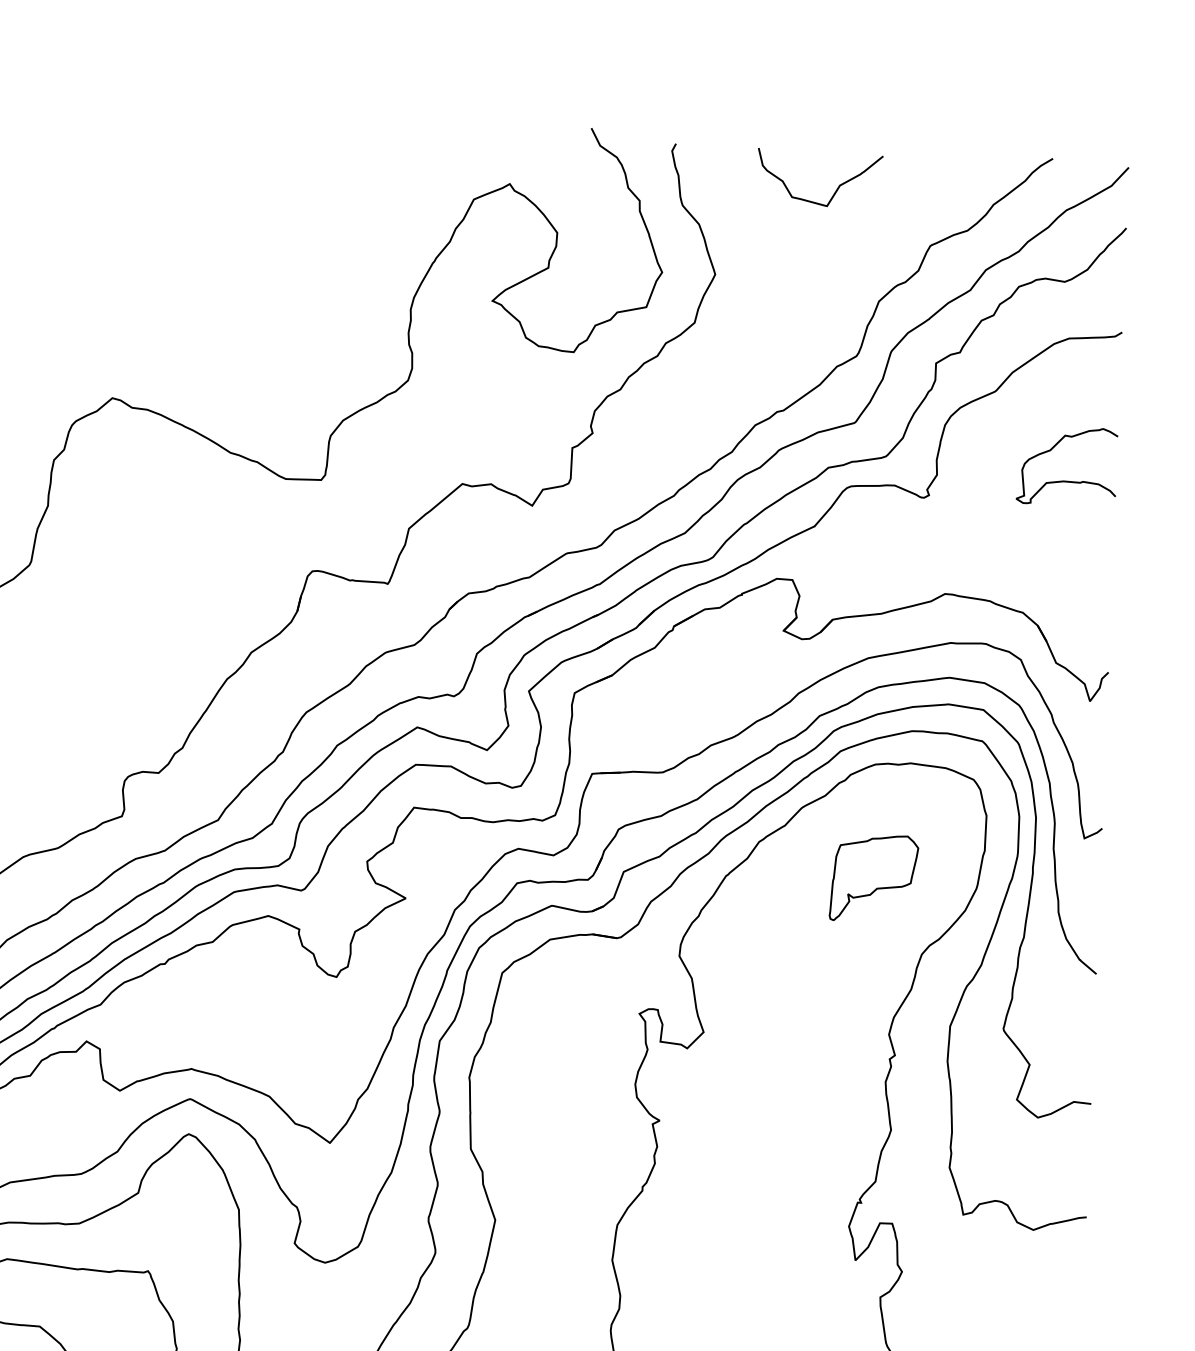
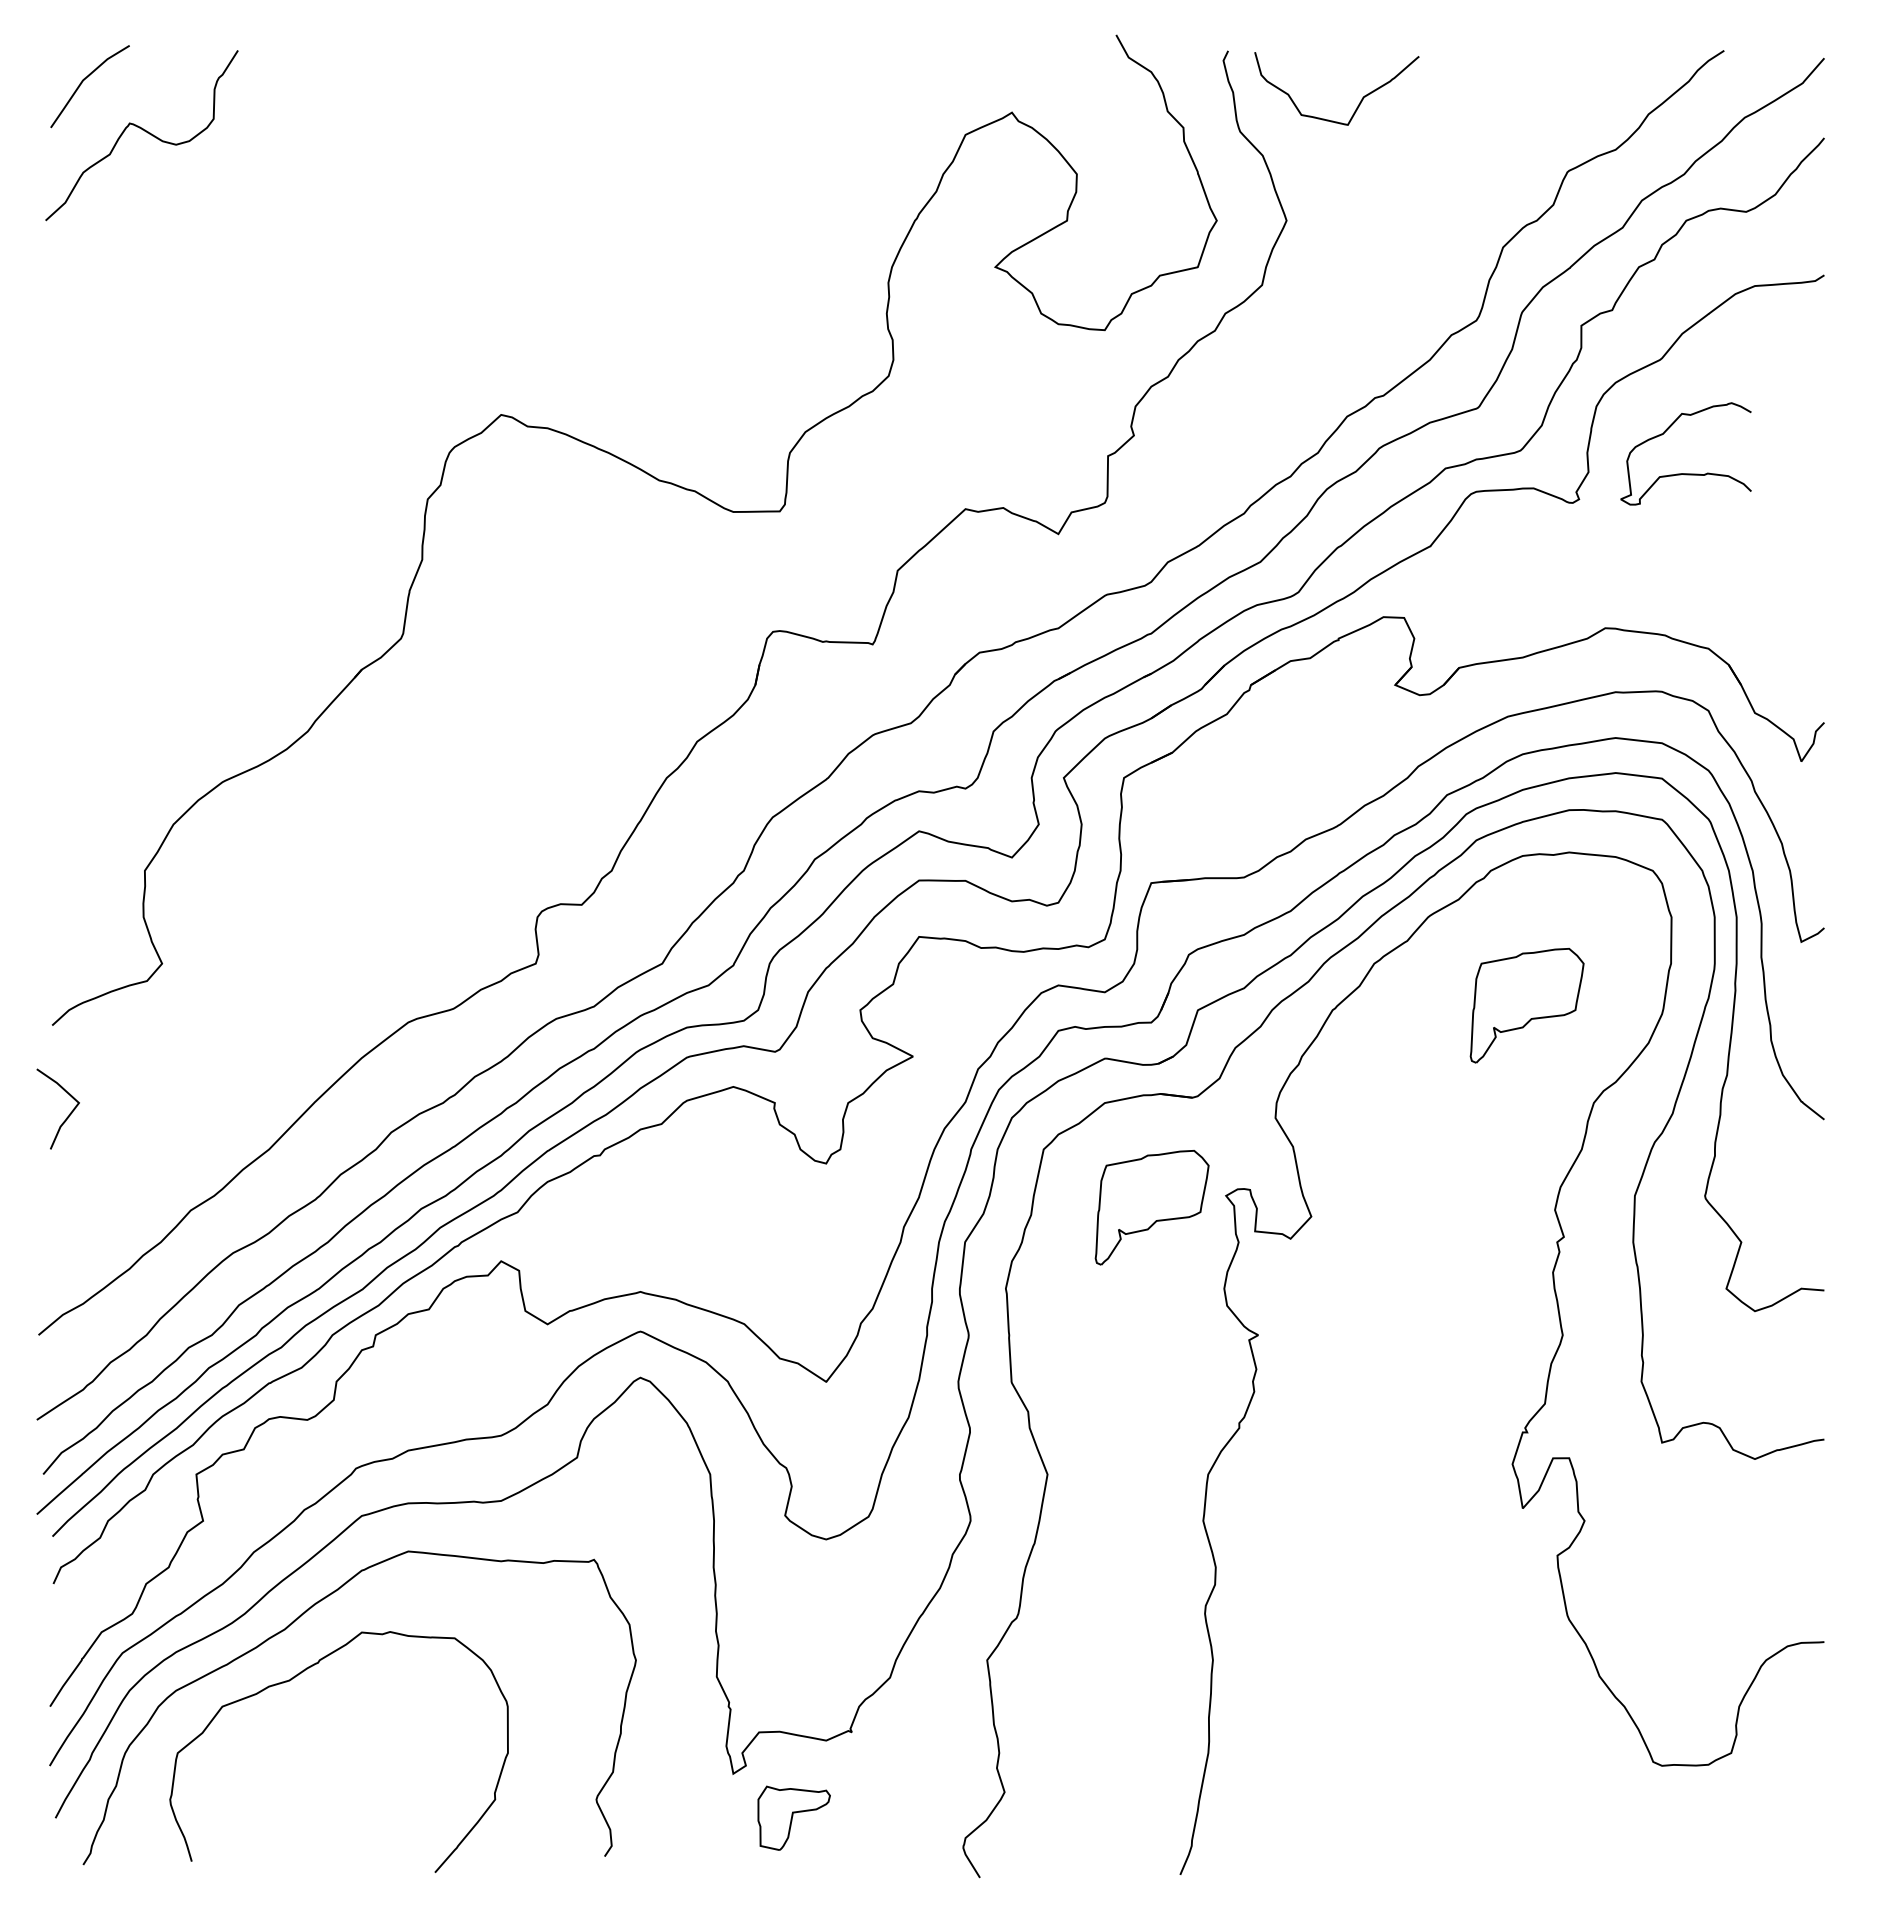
curve: (837, 187) -> (1360, 100), moved
curve: (1066, 481) -> (1685, 473), moved
part: (582, 1020) -> (1151, 1207), added

